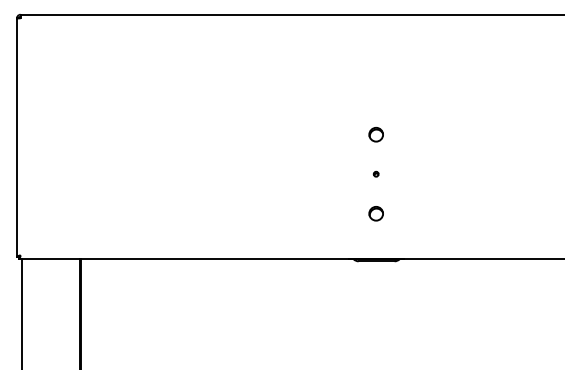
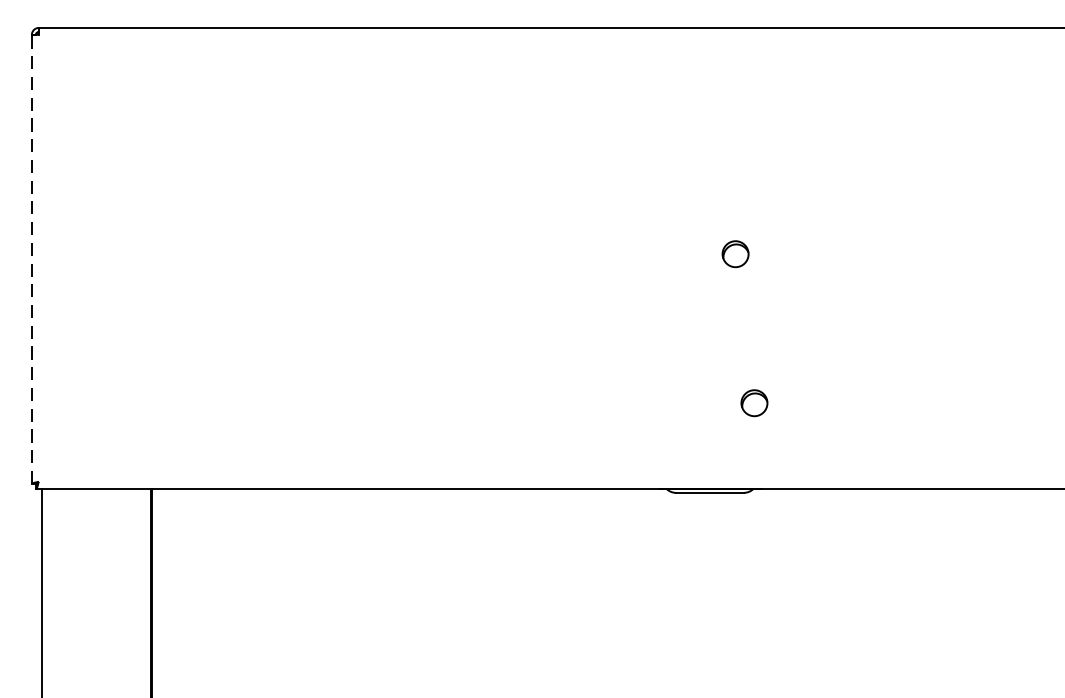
circle: (375, 134) -> (734, 253), moved
line: (17, 137) -> (32, 259), solid -> dashed
part: (375, 173) -> (707, 327), removed
circle: (375, 213) -> (753, 402), moved

